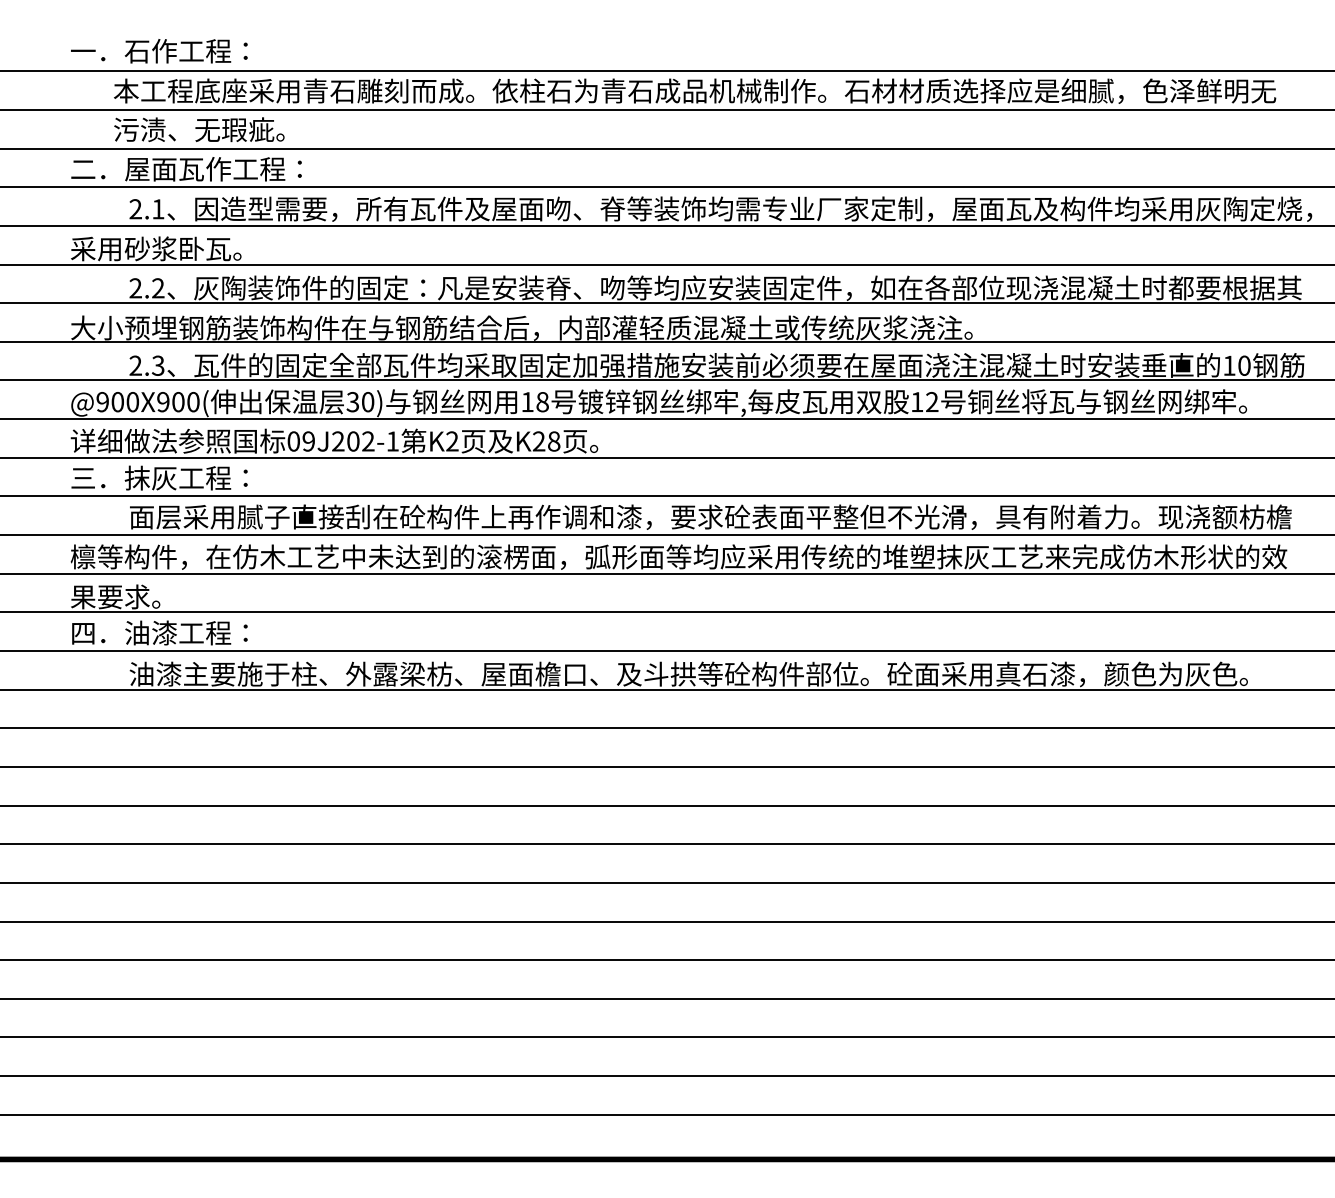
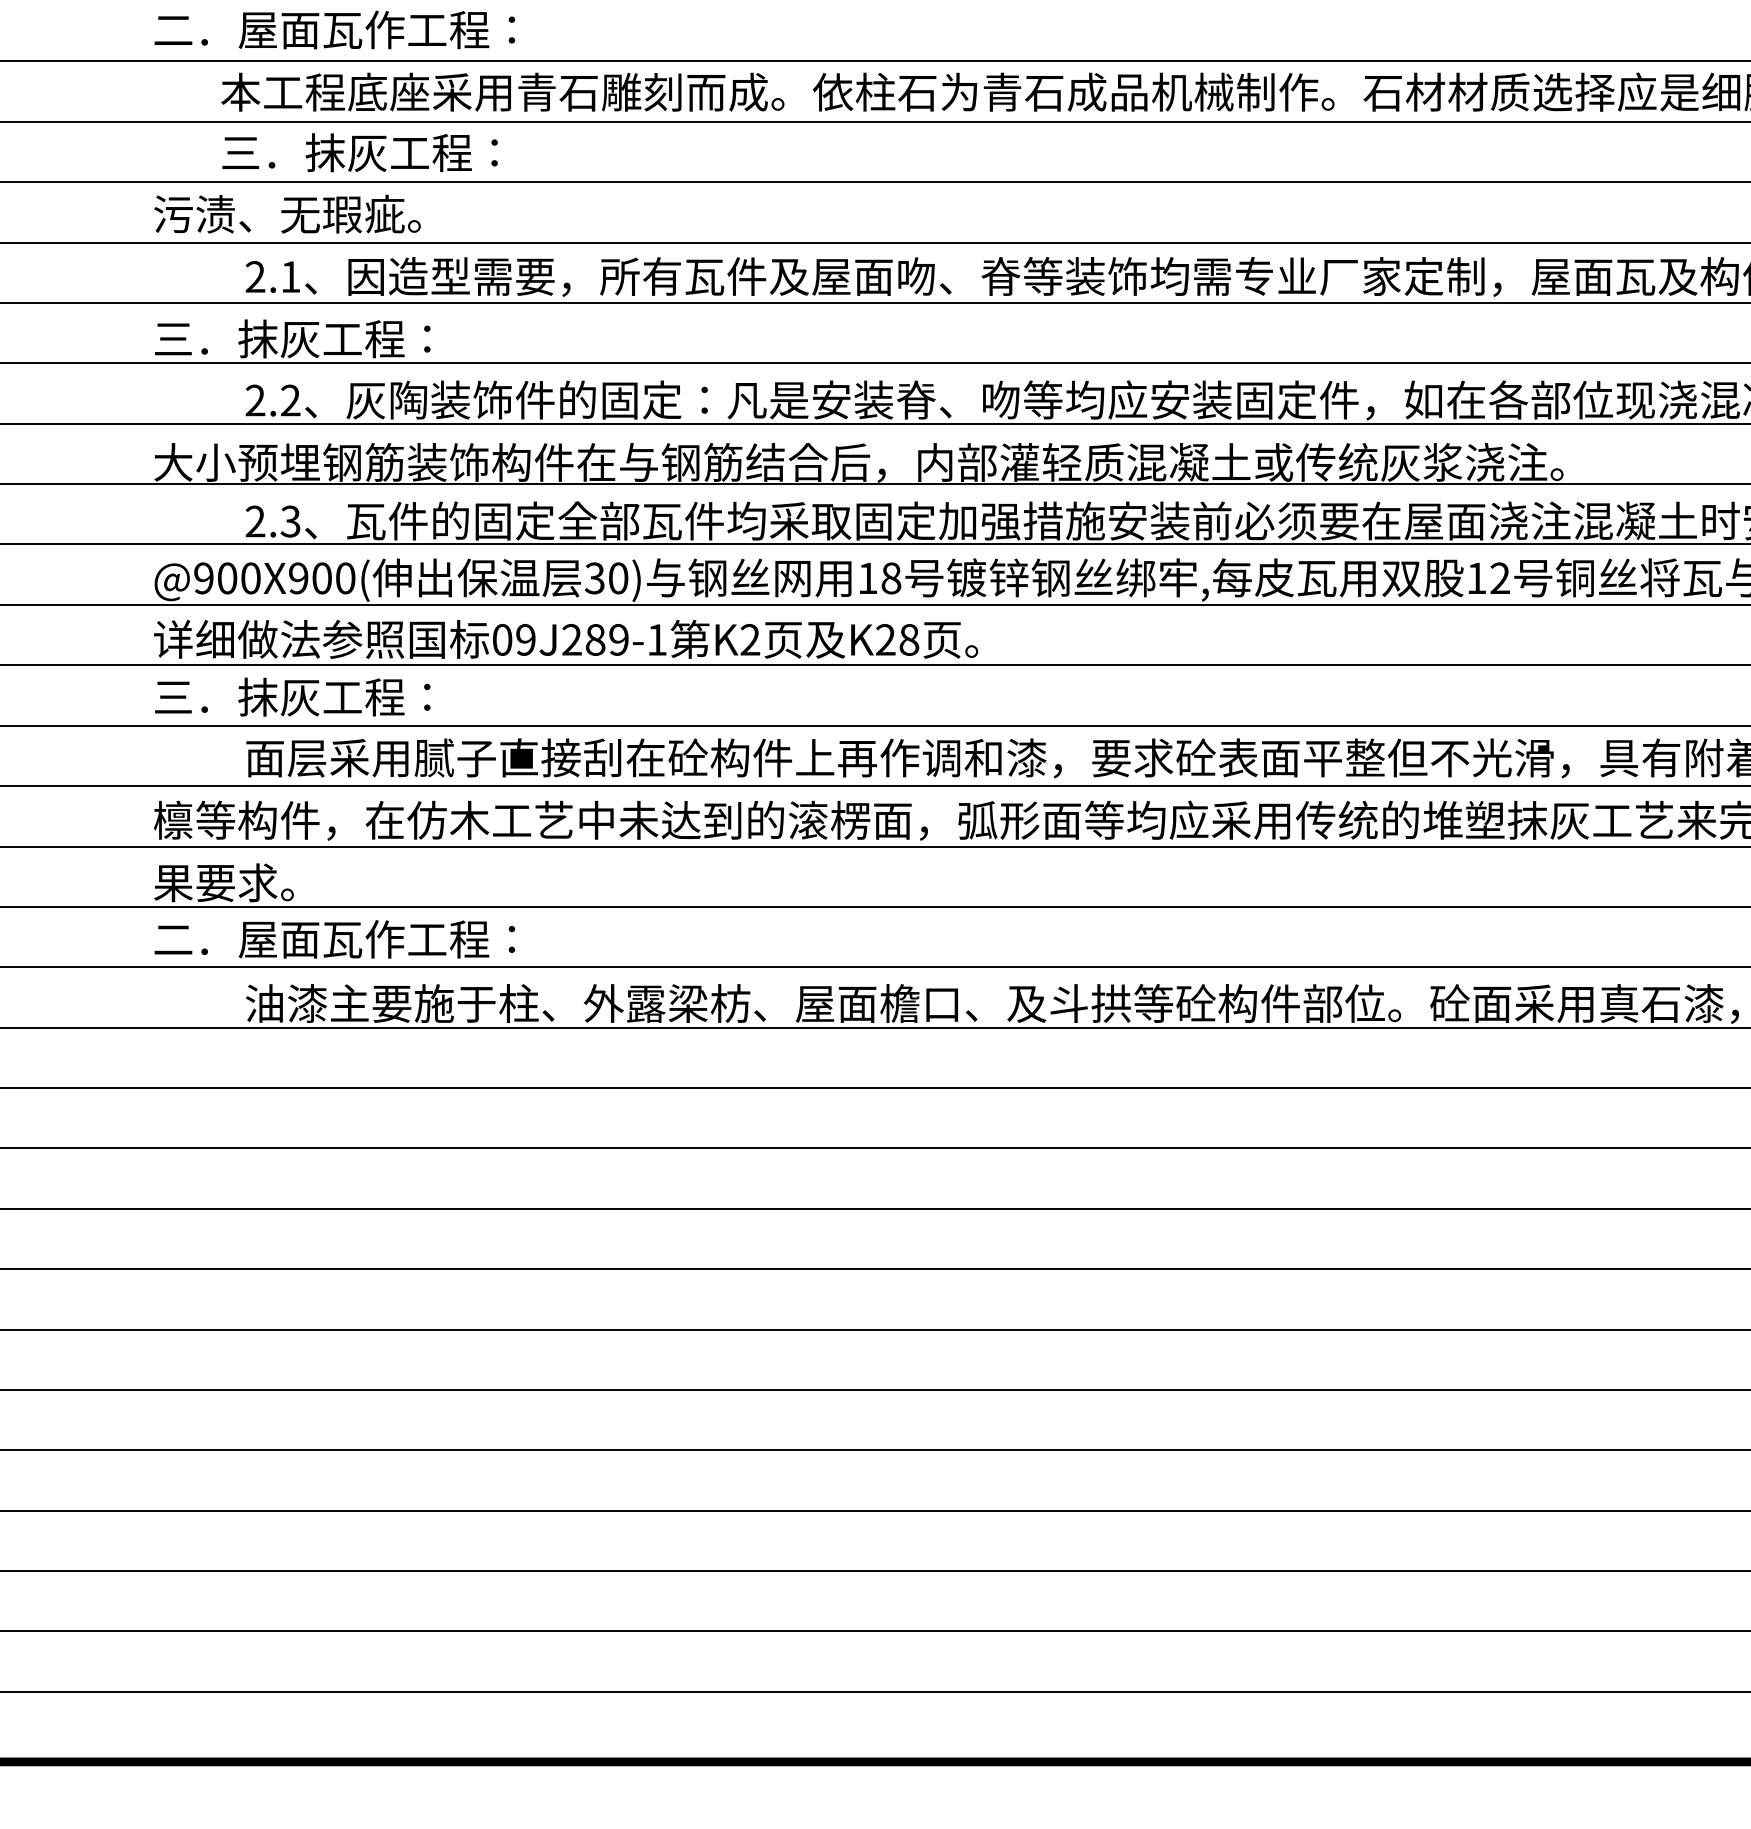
text: (186, 51) -> (334, 30), 一．石作工程： -> 二．屋面瓦作工程：
text: (202, 129) -> (359, 152), 污渍、无瑕疵。 -> 三．抹灰工程：
text: (186, 168) -> (334, 213), 二．屋面瓦作工程： -> 污渍、无瑕疵。
text: (159, 248) -> (292, 338), 采用砂浆卧瓦。 -> 三．抹灰工程：
text: (360, 441) -> (606, 639), 09J202-1 -> 09J289-1
text: (186, 632) -> (334, 938), 四．油漆工程： -> 二．屋面瓦作工程：

